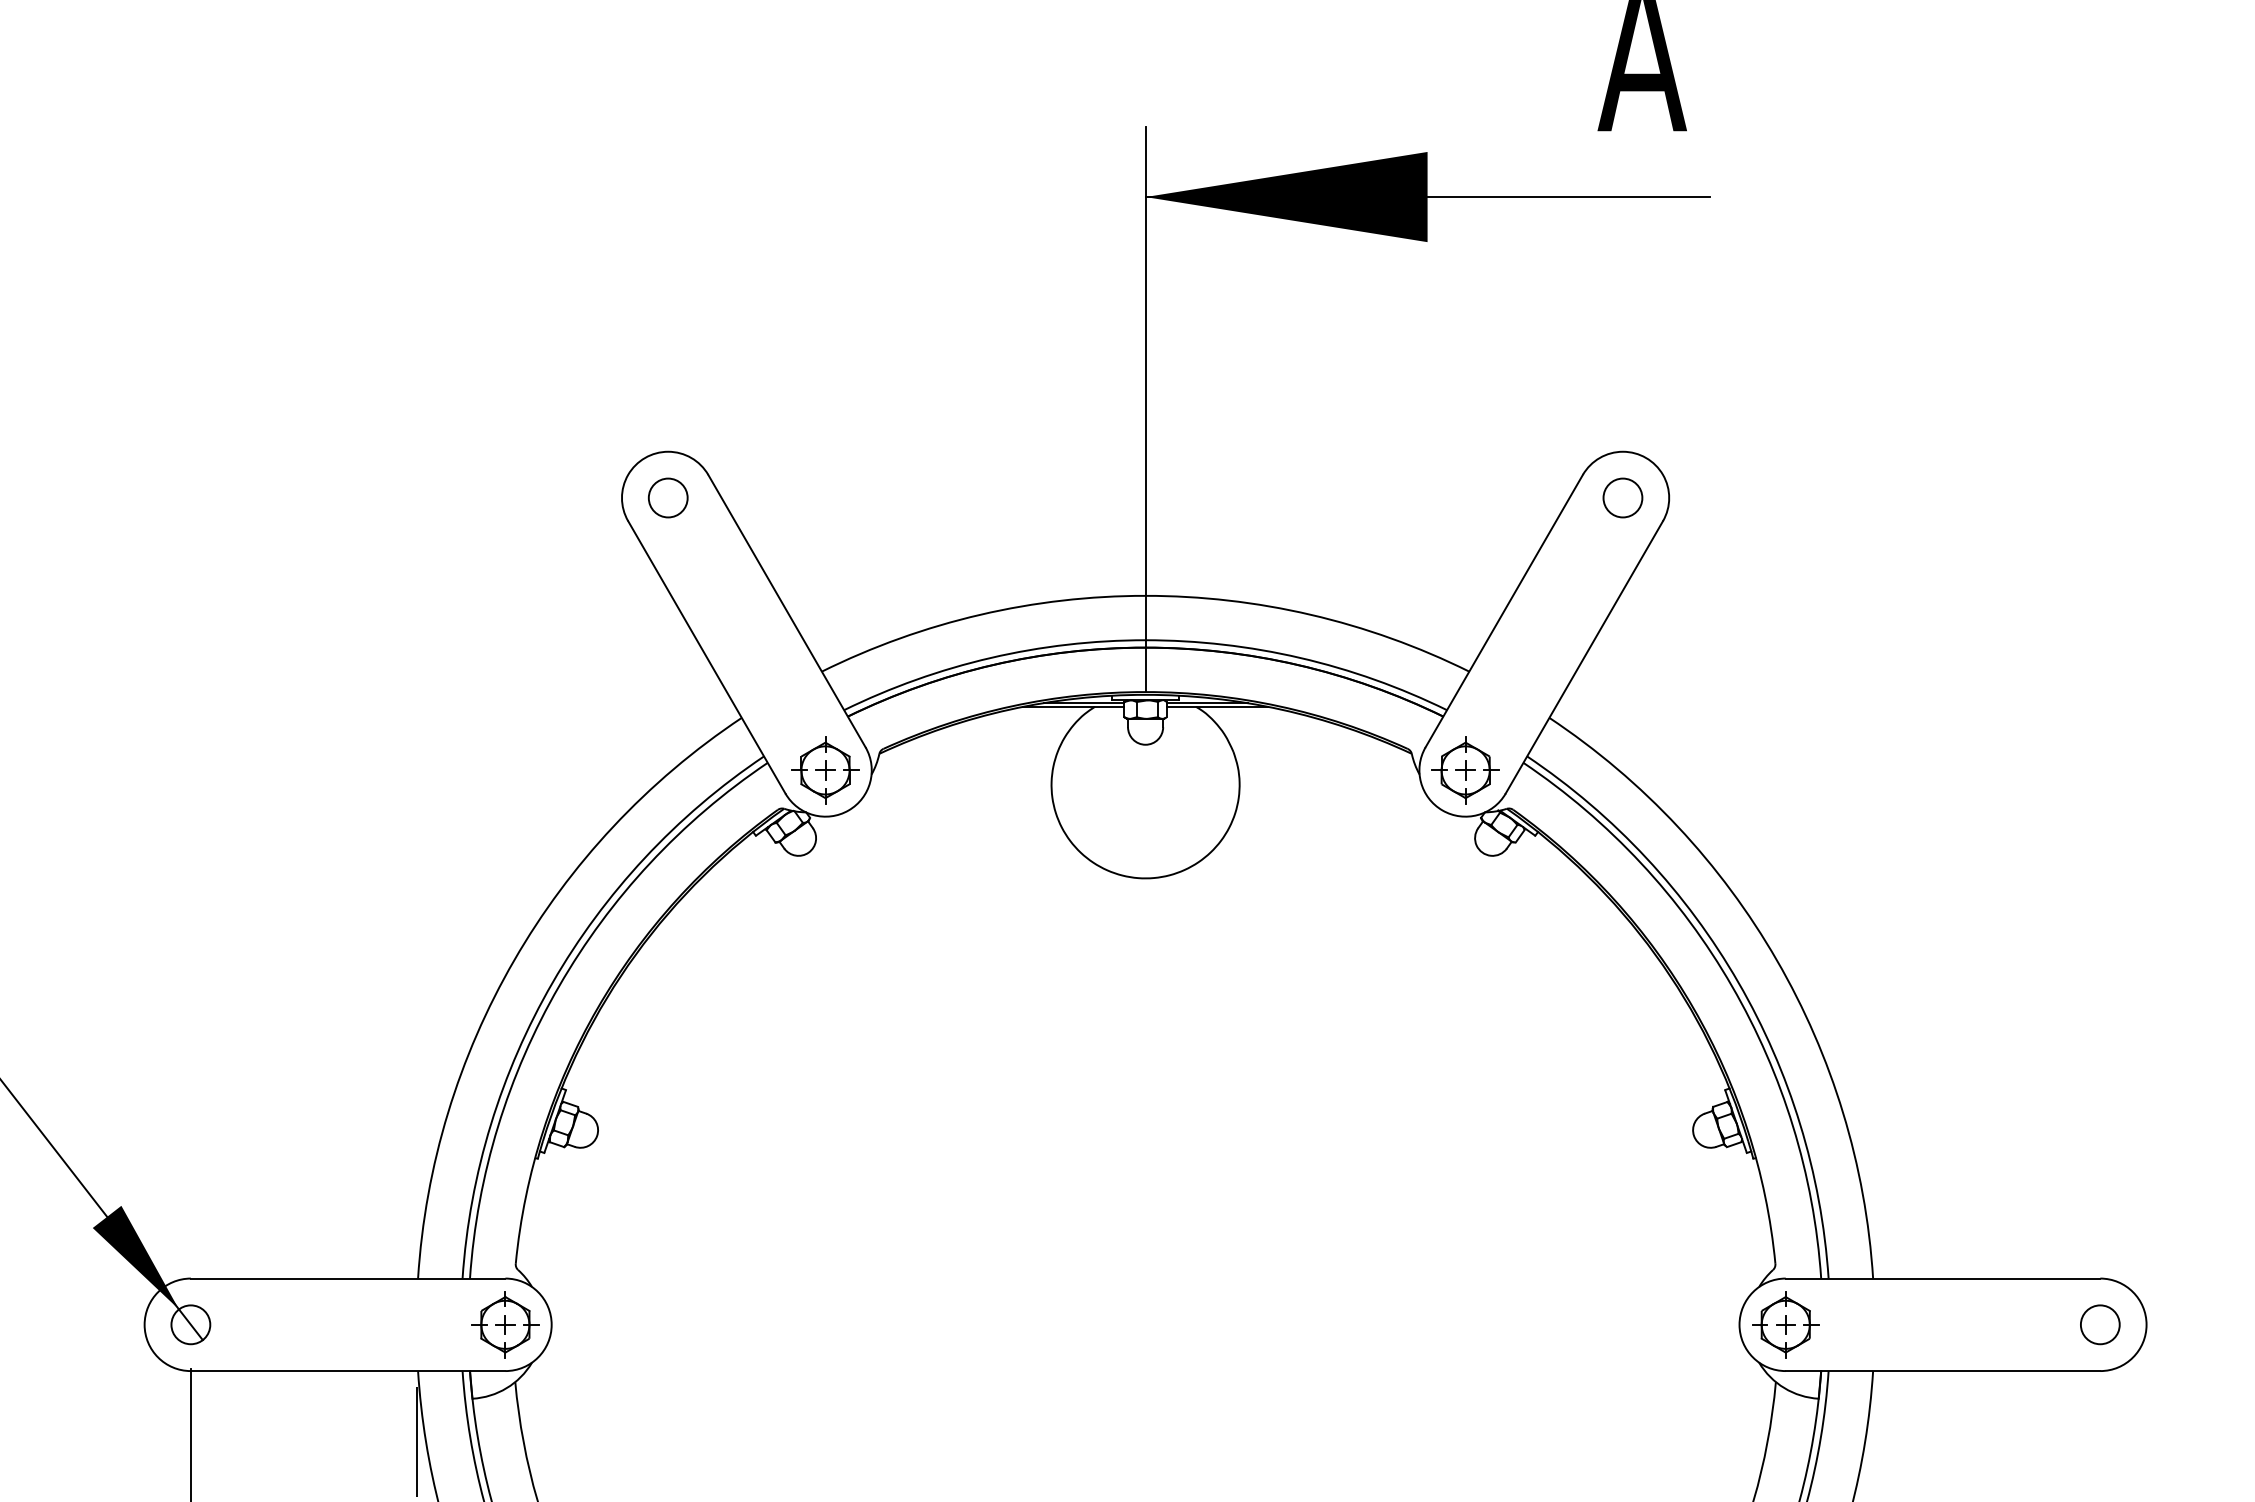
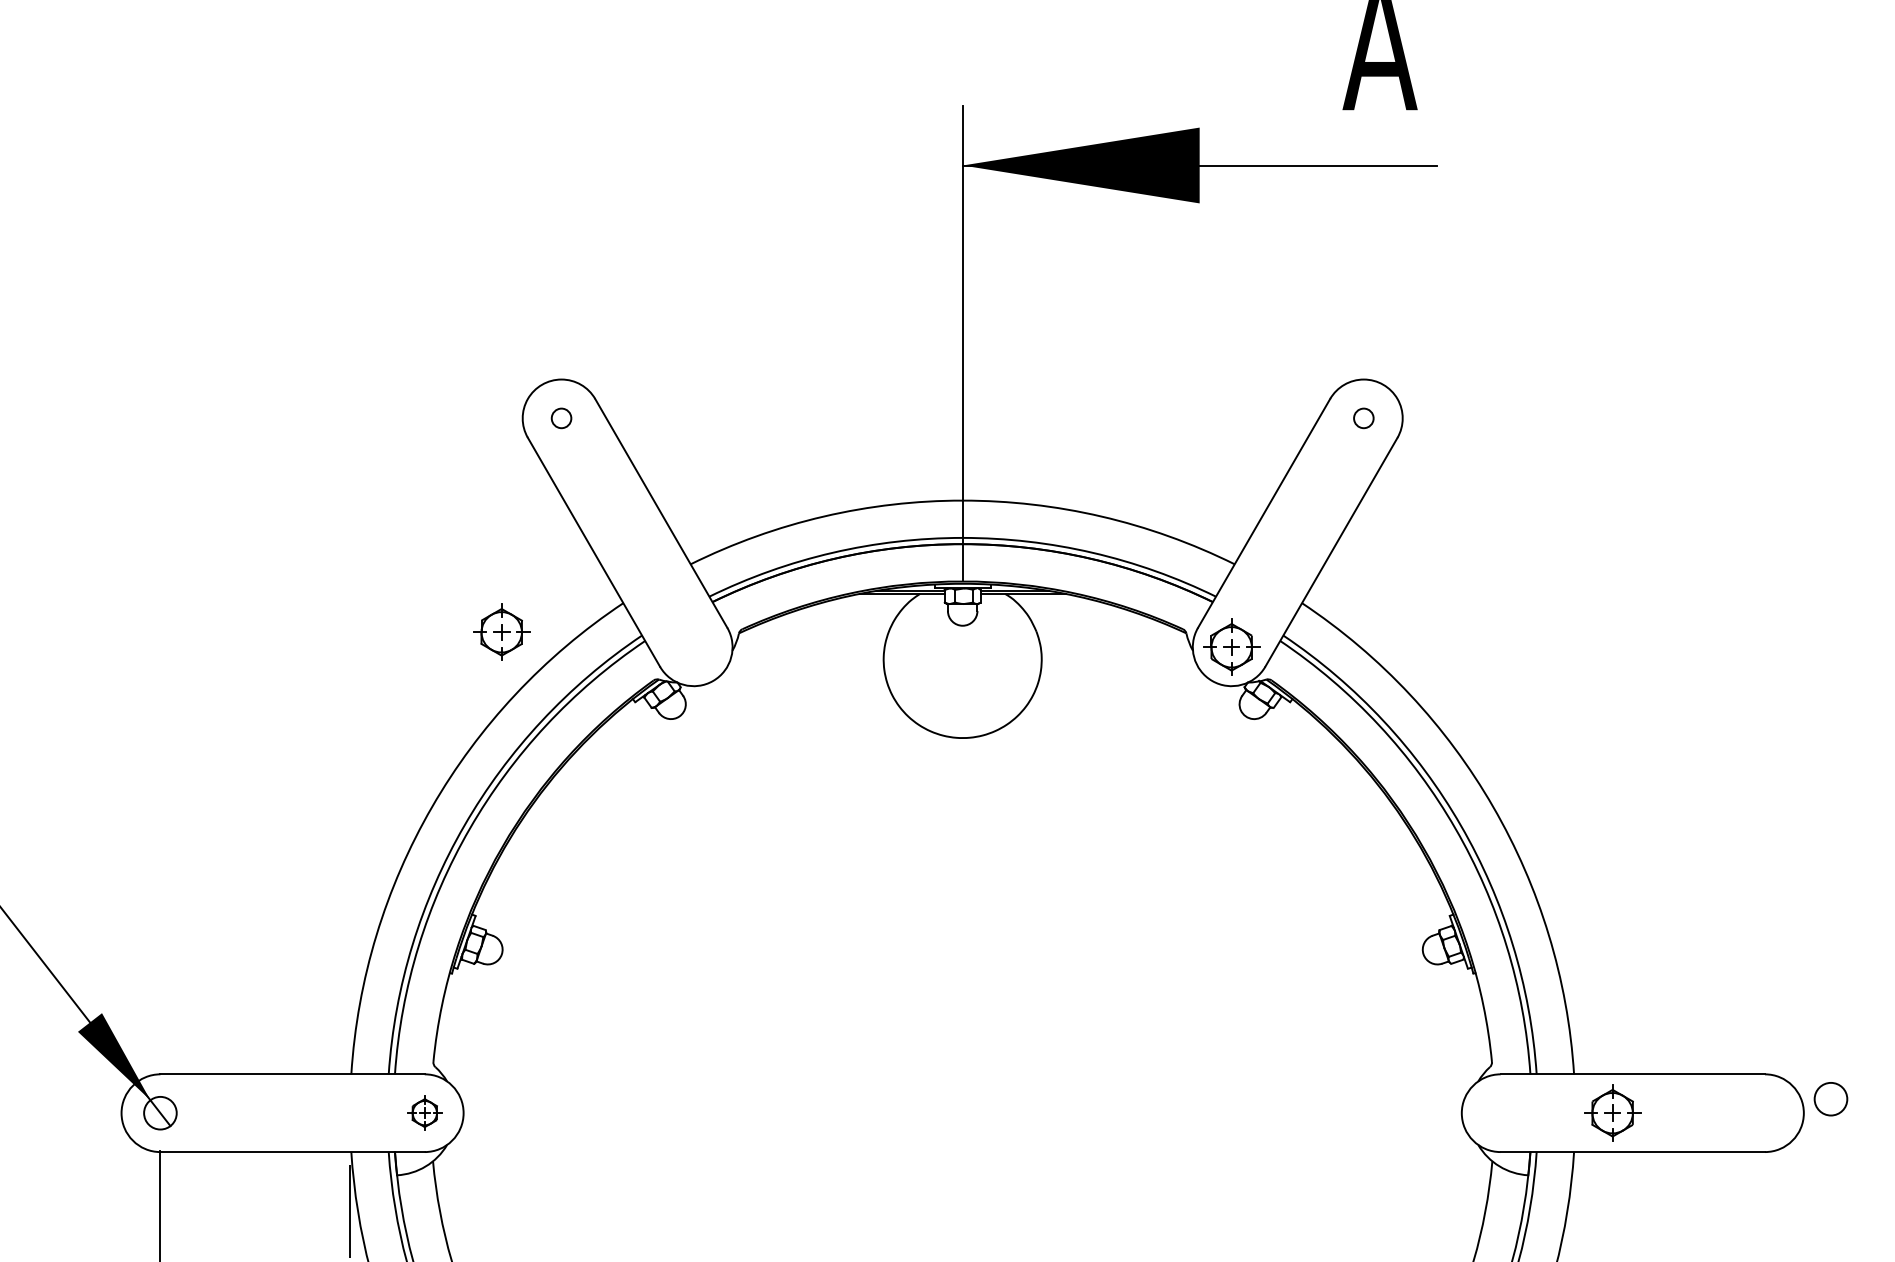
circle: (668, 498) -> (561, 418), size x0.6
circle: (1622, 498) -> (1363, 418), size x0.6
part: (825, 769) -> (501, 631), moved
part: (505, 1323) -> (424, 1112), size x0.6
part: (1785, 1323) -> (1612, 1112), moved
circle: (2099, 1325) -> (1830, 1099), moved

